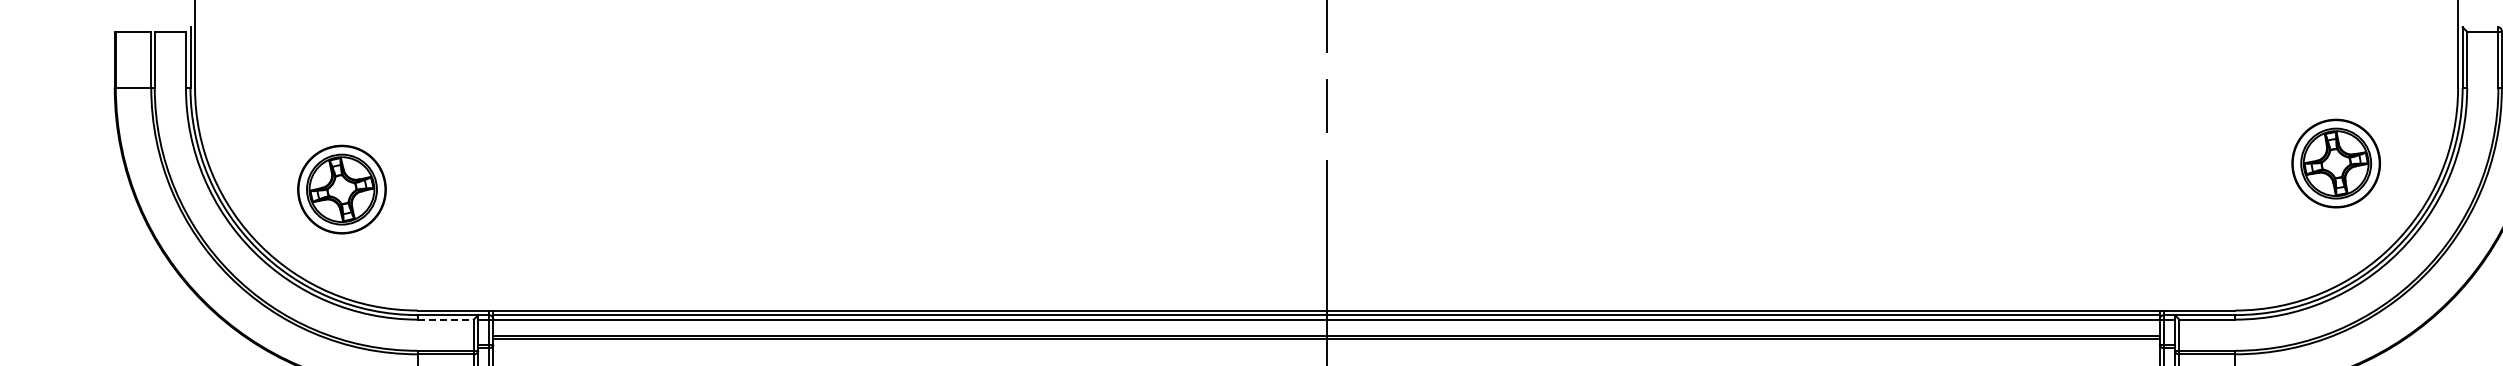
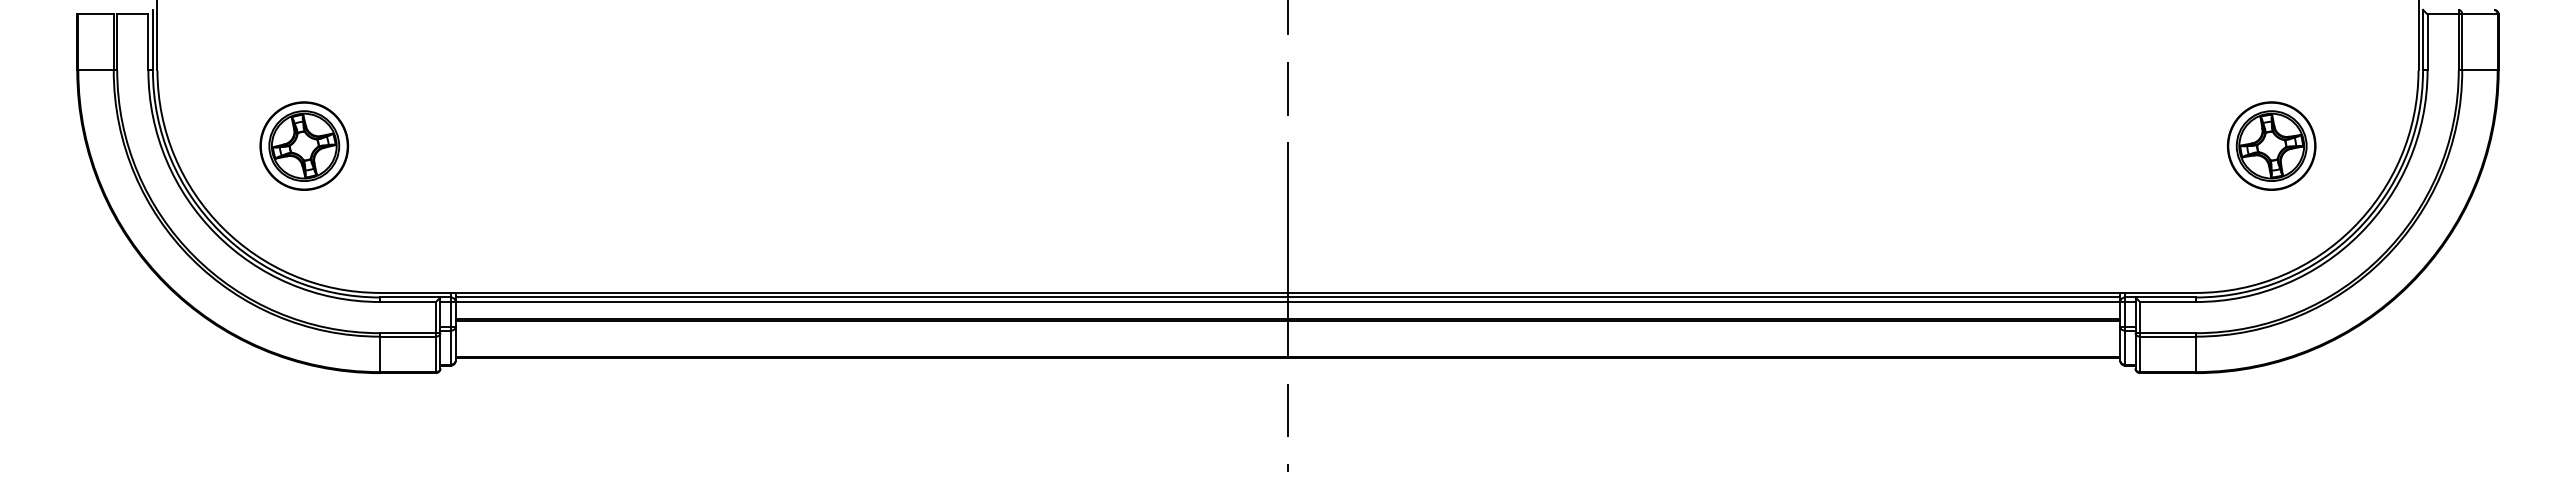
part: (2335, 162) -> (2271, 145), moved
part: (342, 188) -> (304, 145), moved
line: (445, 320) -> (407, 302), dashed -> solid

